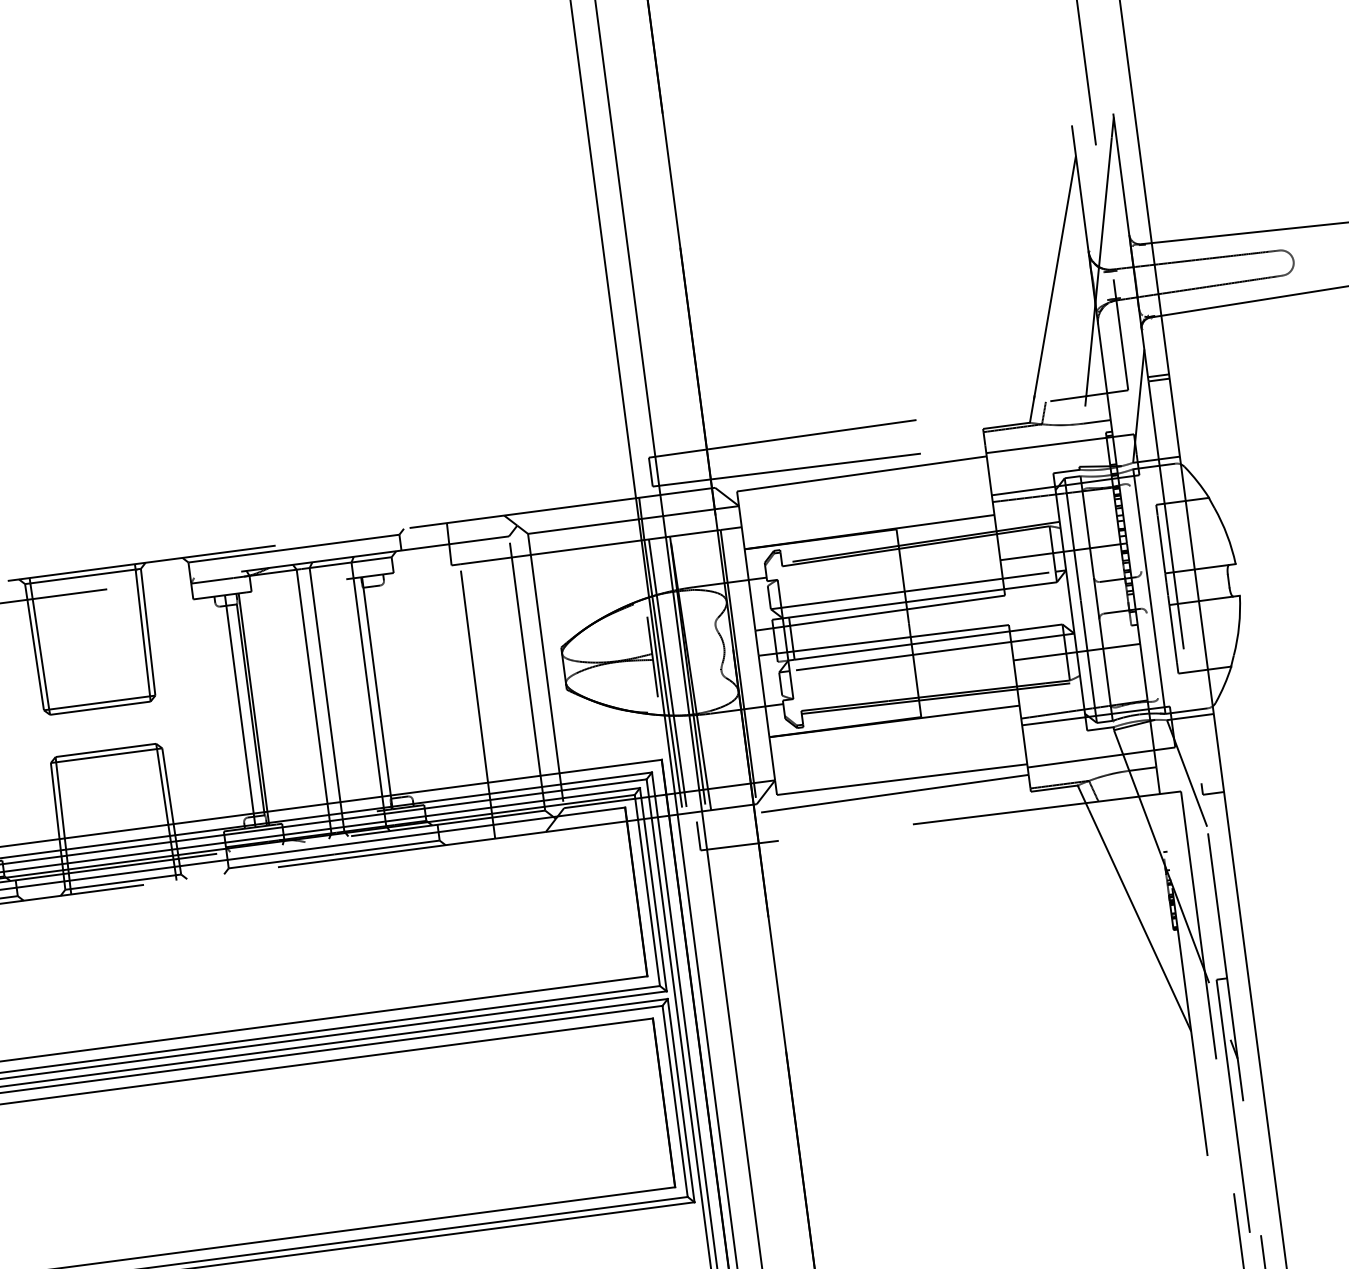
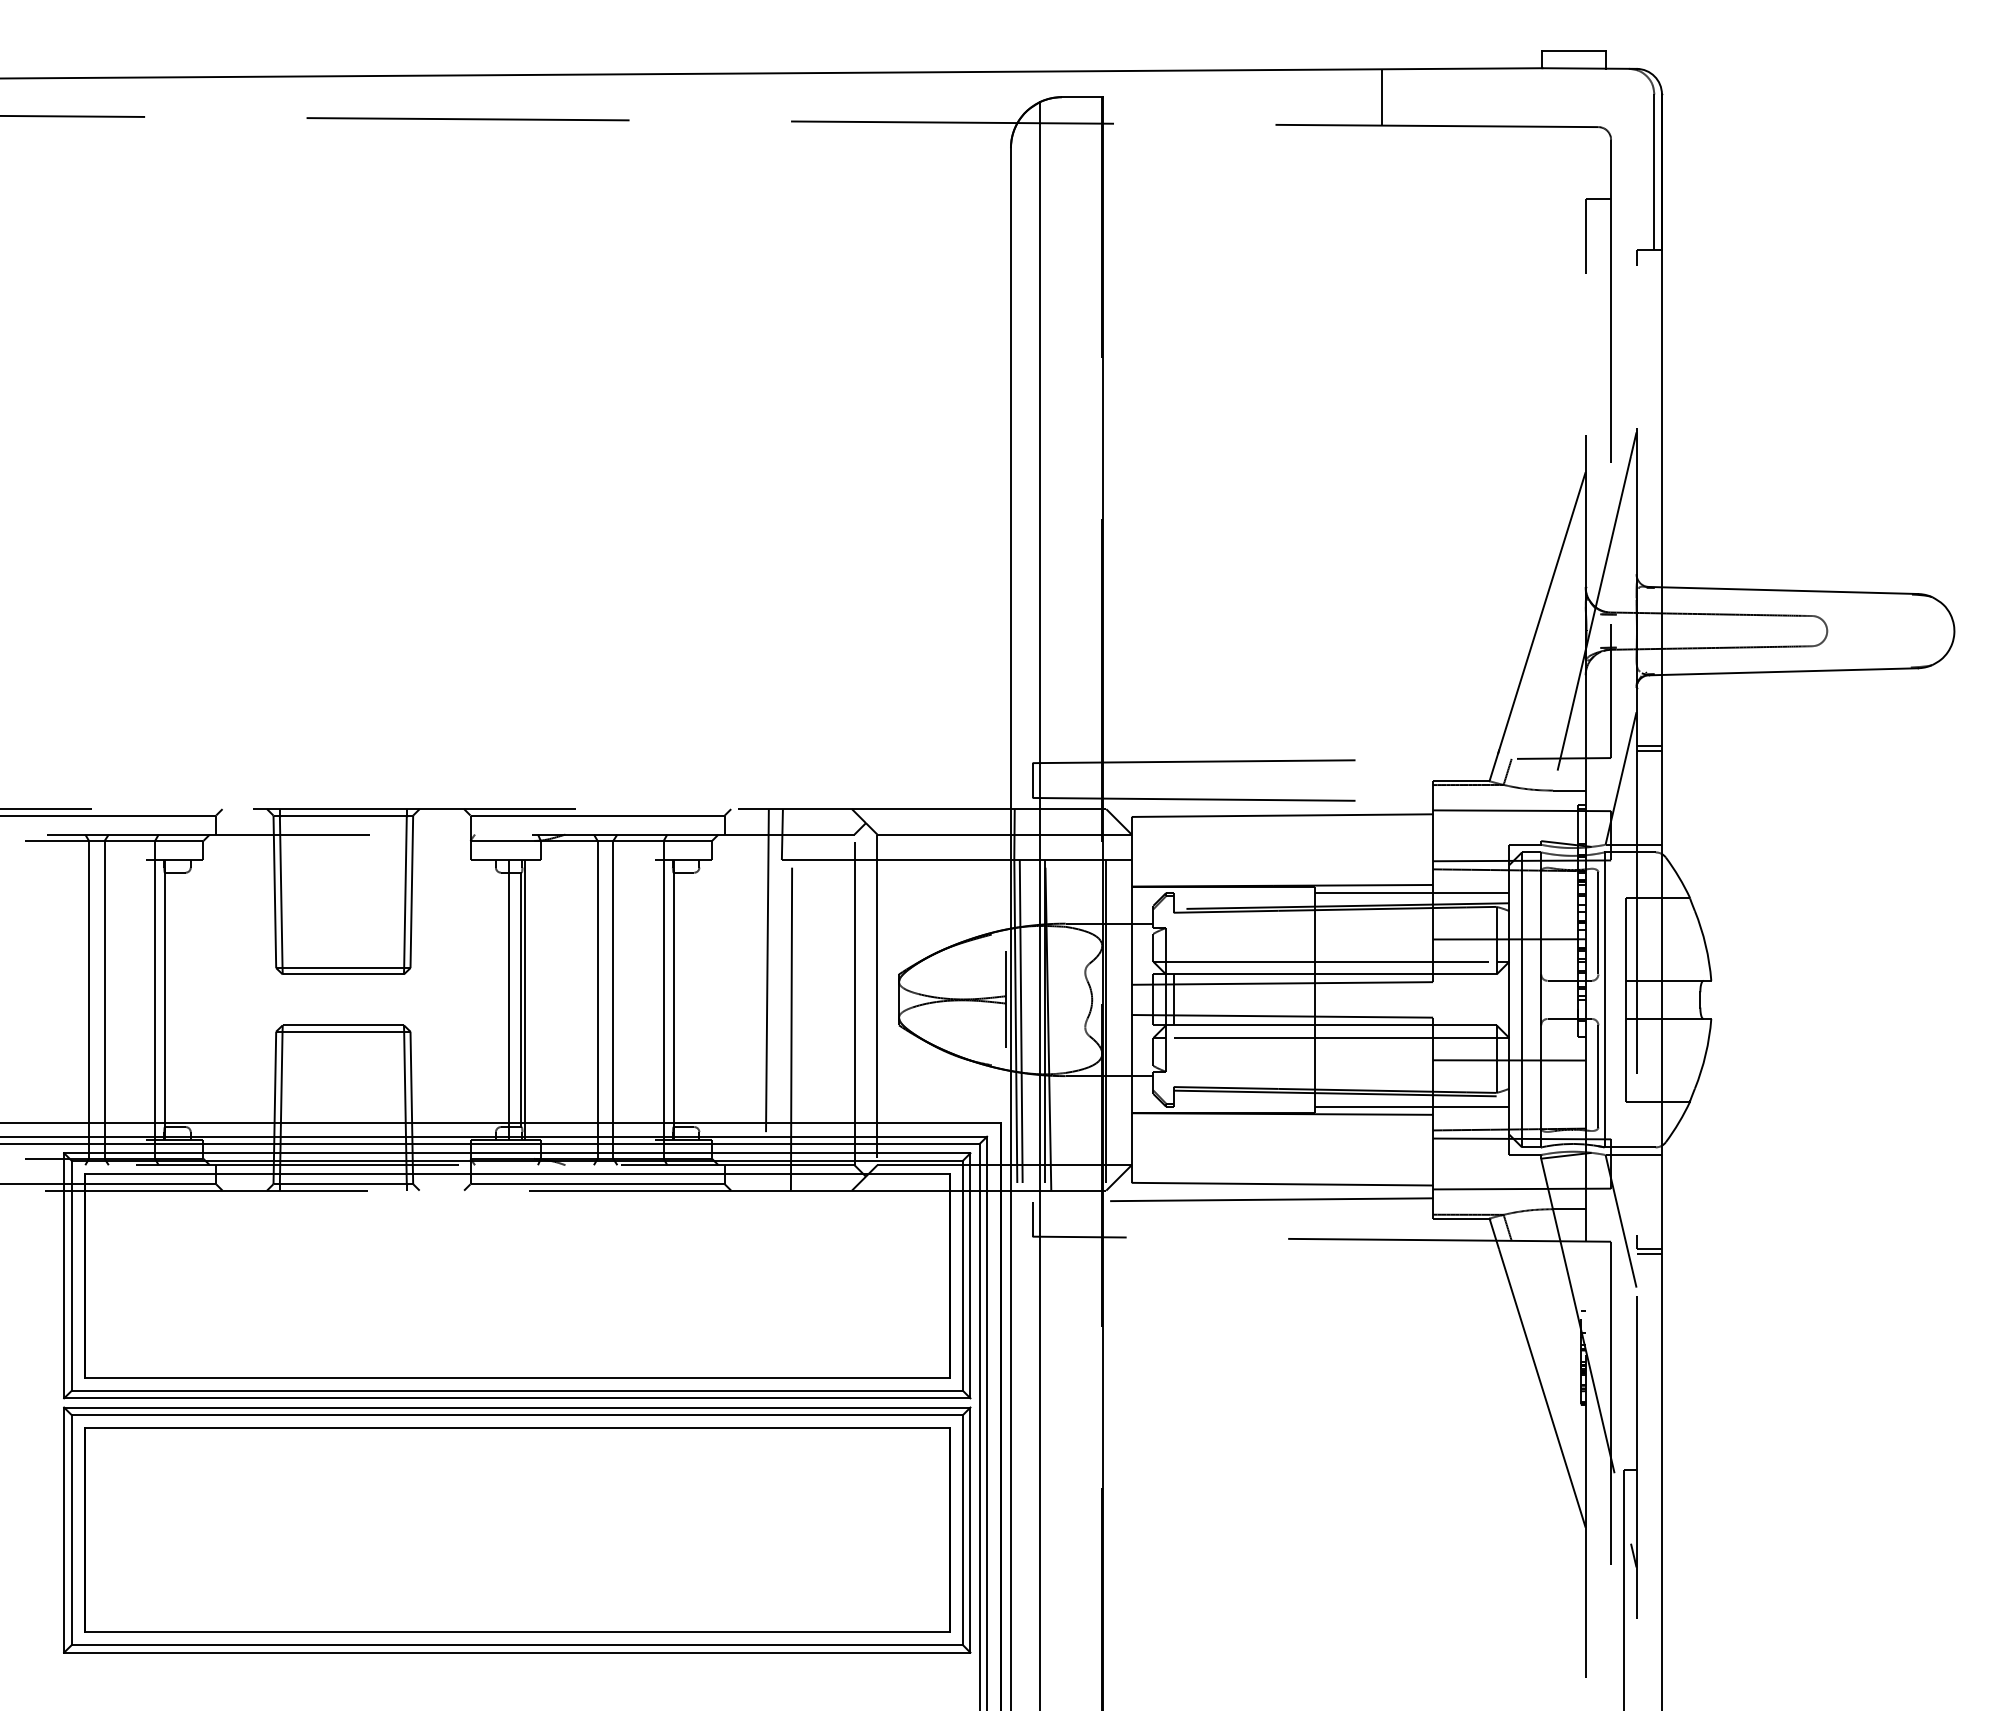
line: (977, 524) -> (1411, 893), added
line: (1135, 528) -> (1598, 923), added
line: (1152, 655) -> (1598, 1076), added
line: (454, 682) -> (766, 999), added
line: (1000, 701) -> (1411, 1106), added
line: (1213, 797) -> (1648, 1254), added

